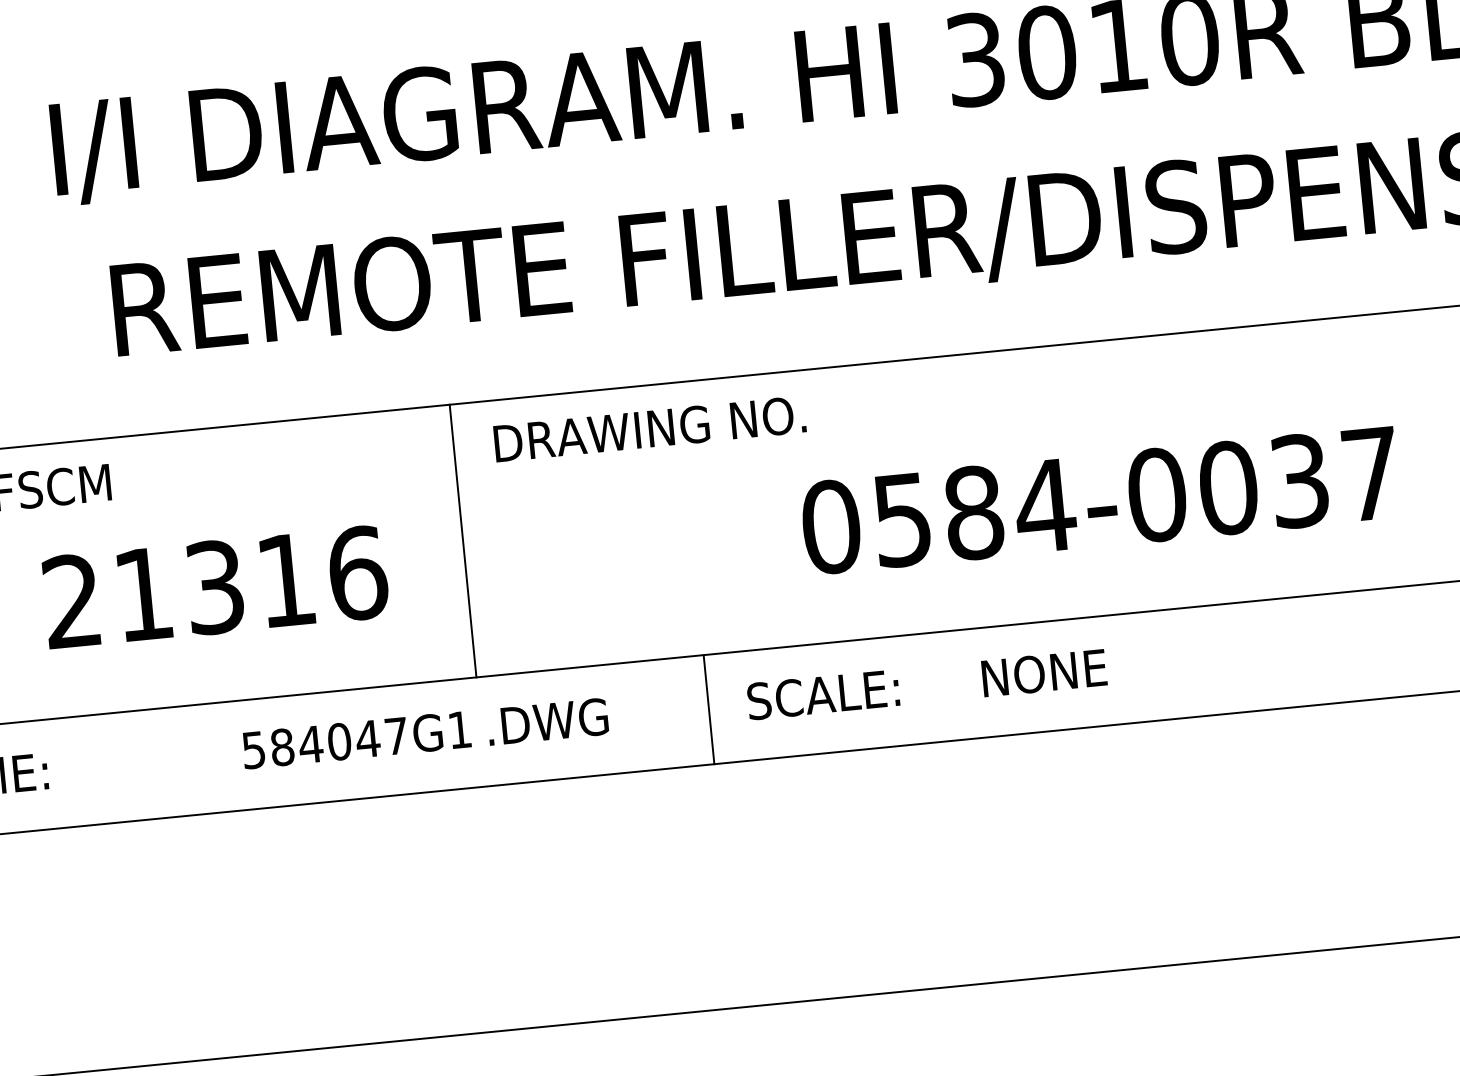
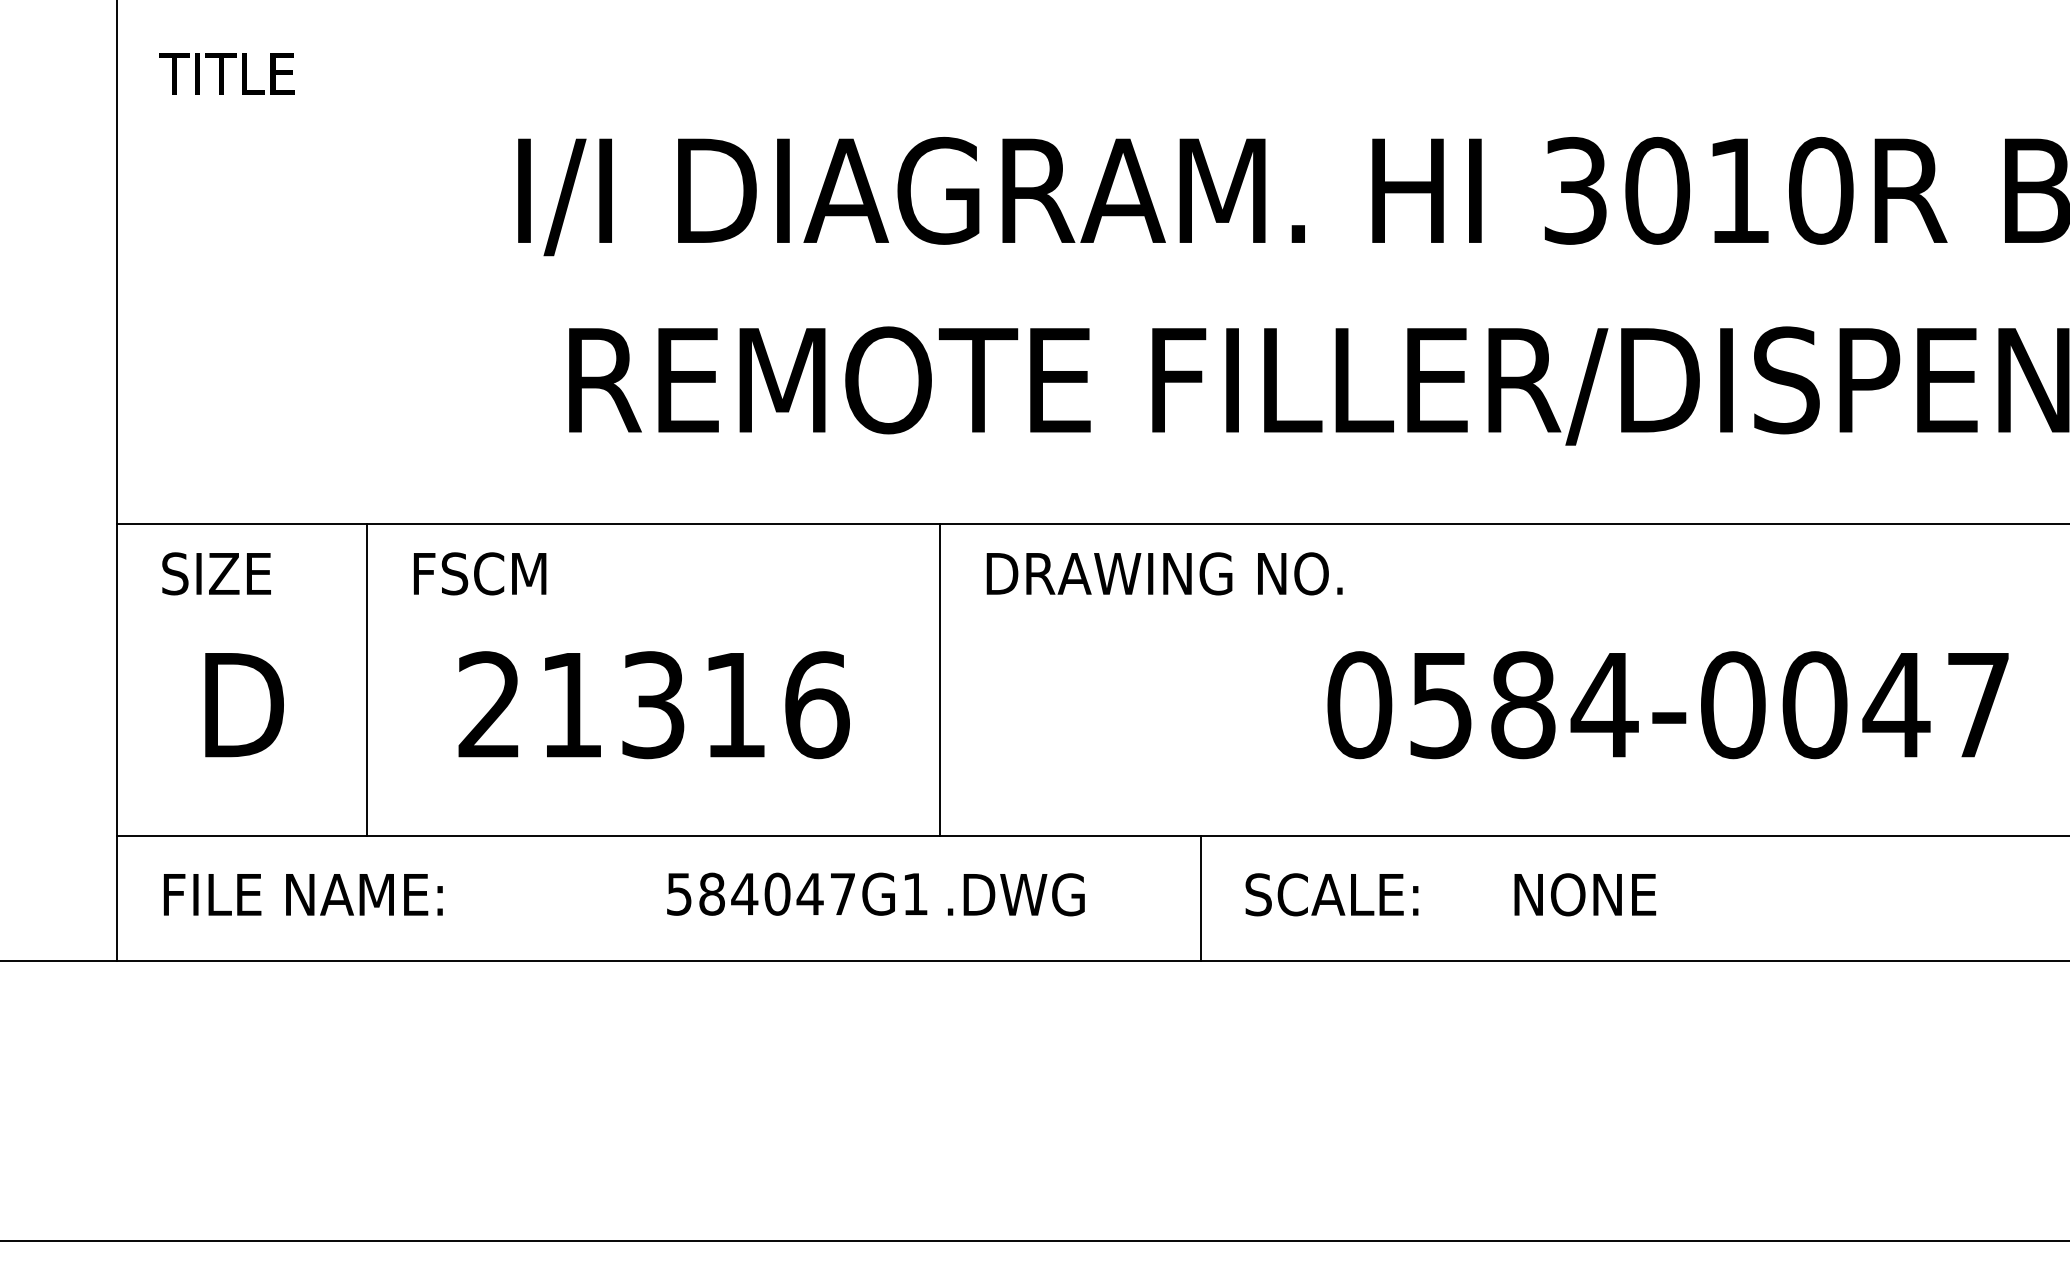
text: (1299, 481) -> (1896, 705), 0584-0037 -> 0584-0047

